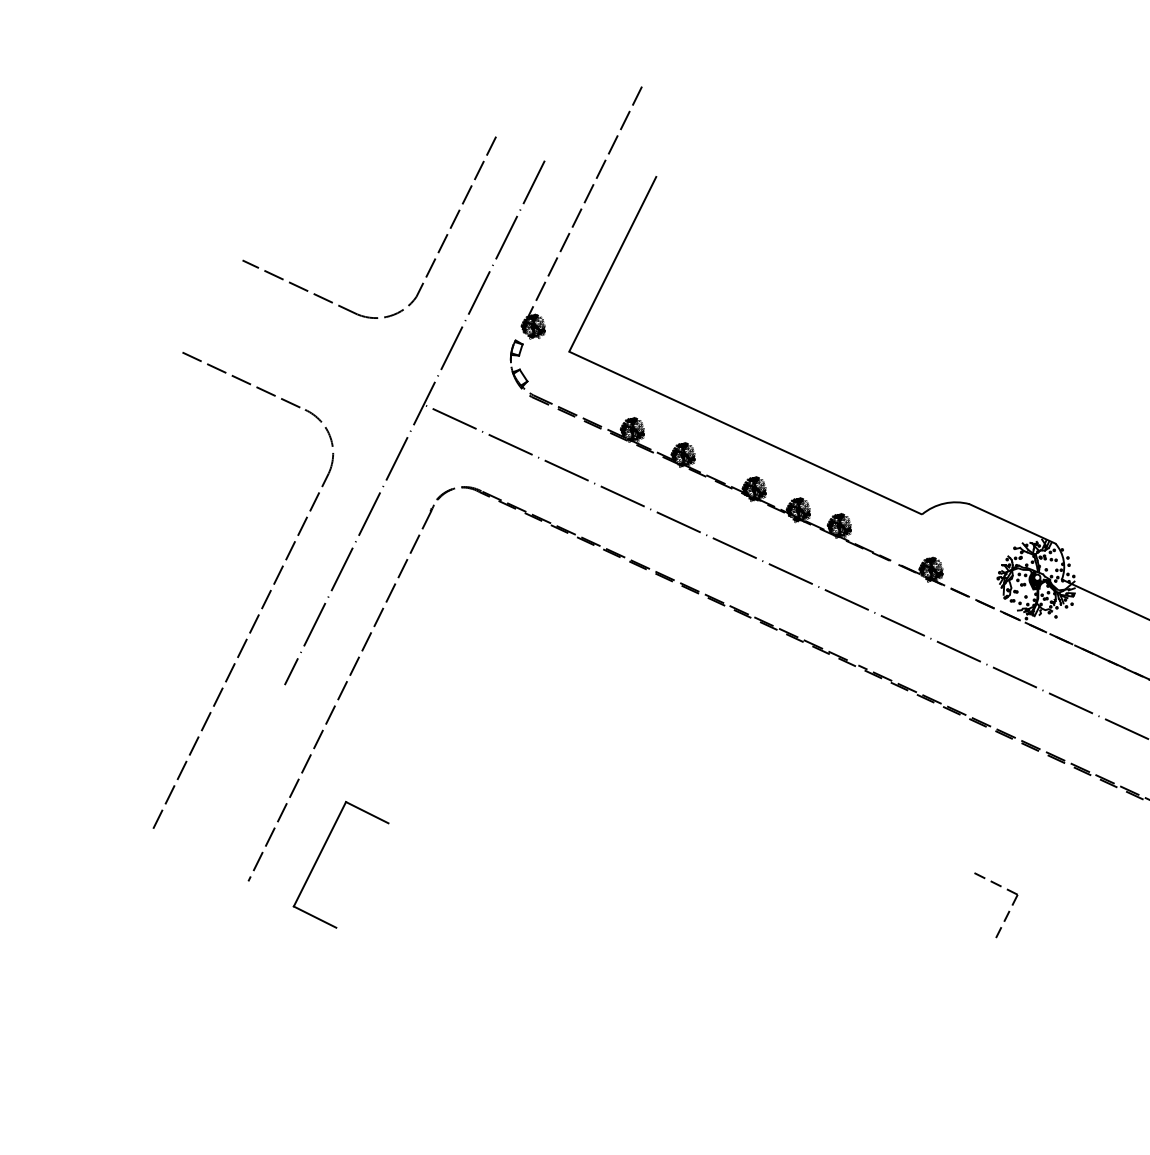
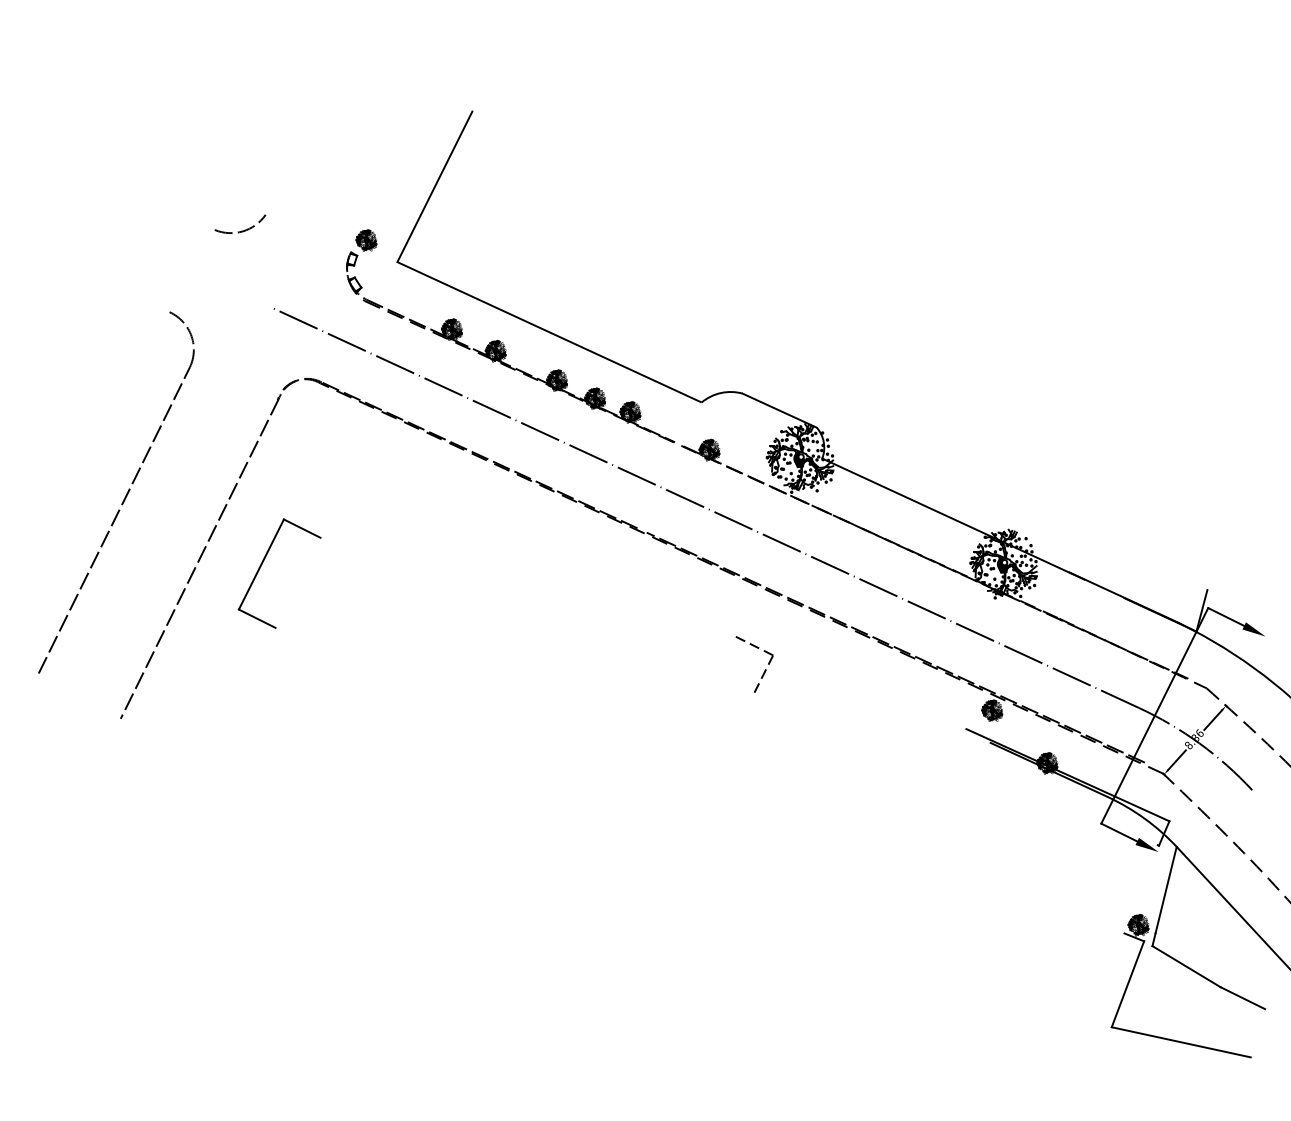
line: (582, 208) -> (408, 138), removed
line: (455, 216) -> (299, 145), removed
line: (299, 287) -> (164, 206), removed
line: (242, 379) -> (115, 286), removed
line: (415, 422) -> (264, 323), removed
part: (321, 854) -> (262, 564), moved
part: (1007, 912) -> (764, 670), moved

